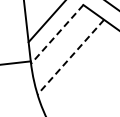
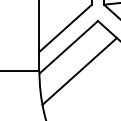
line: (57, 34) -> (68, 47), dashed -> solid
line: (70, 57) -> (79, 71), dashed -> solid

